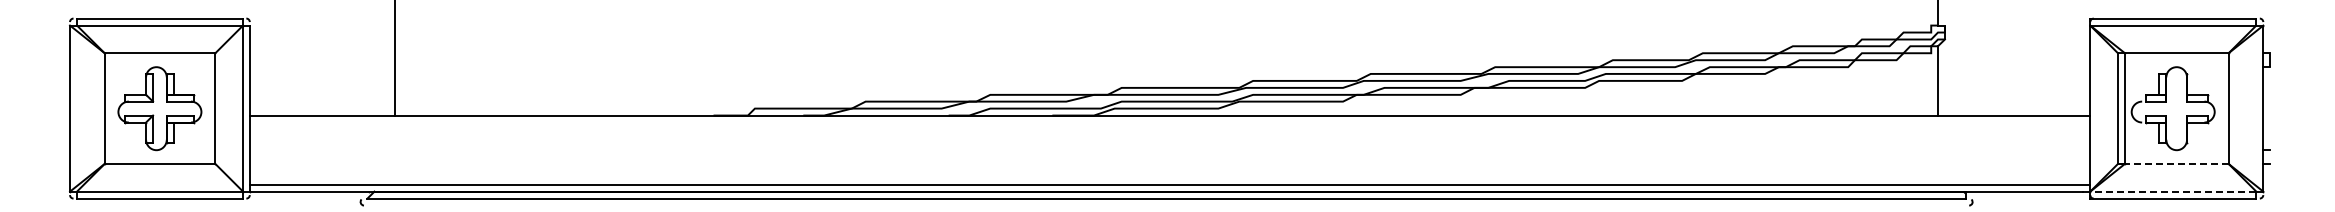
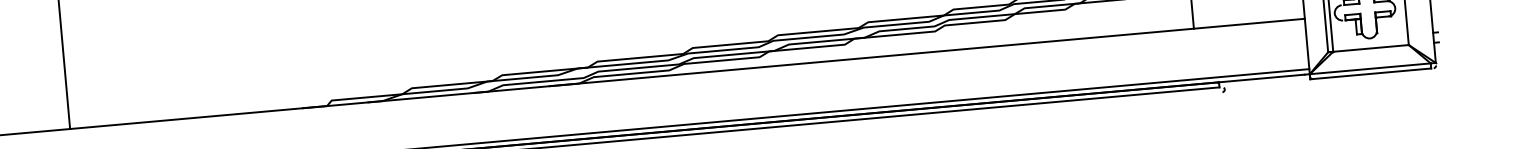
line: (2176, 163) -> (1370, 48), dashed -> solid
line: (2172, 191) -> (1369, 68), dashed -> solid

